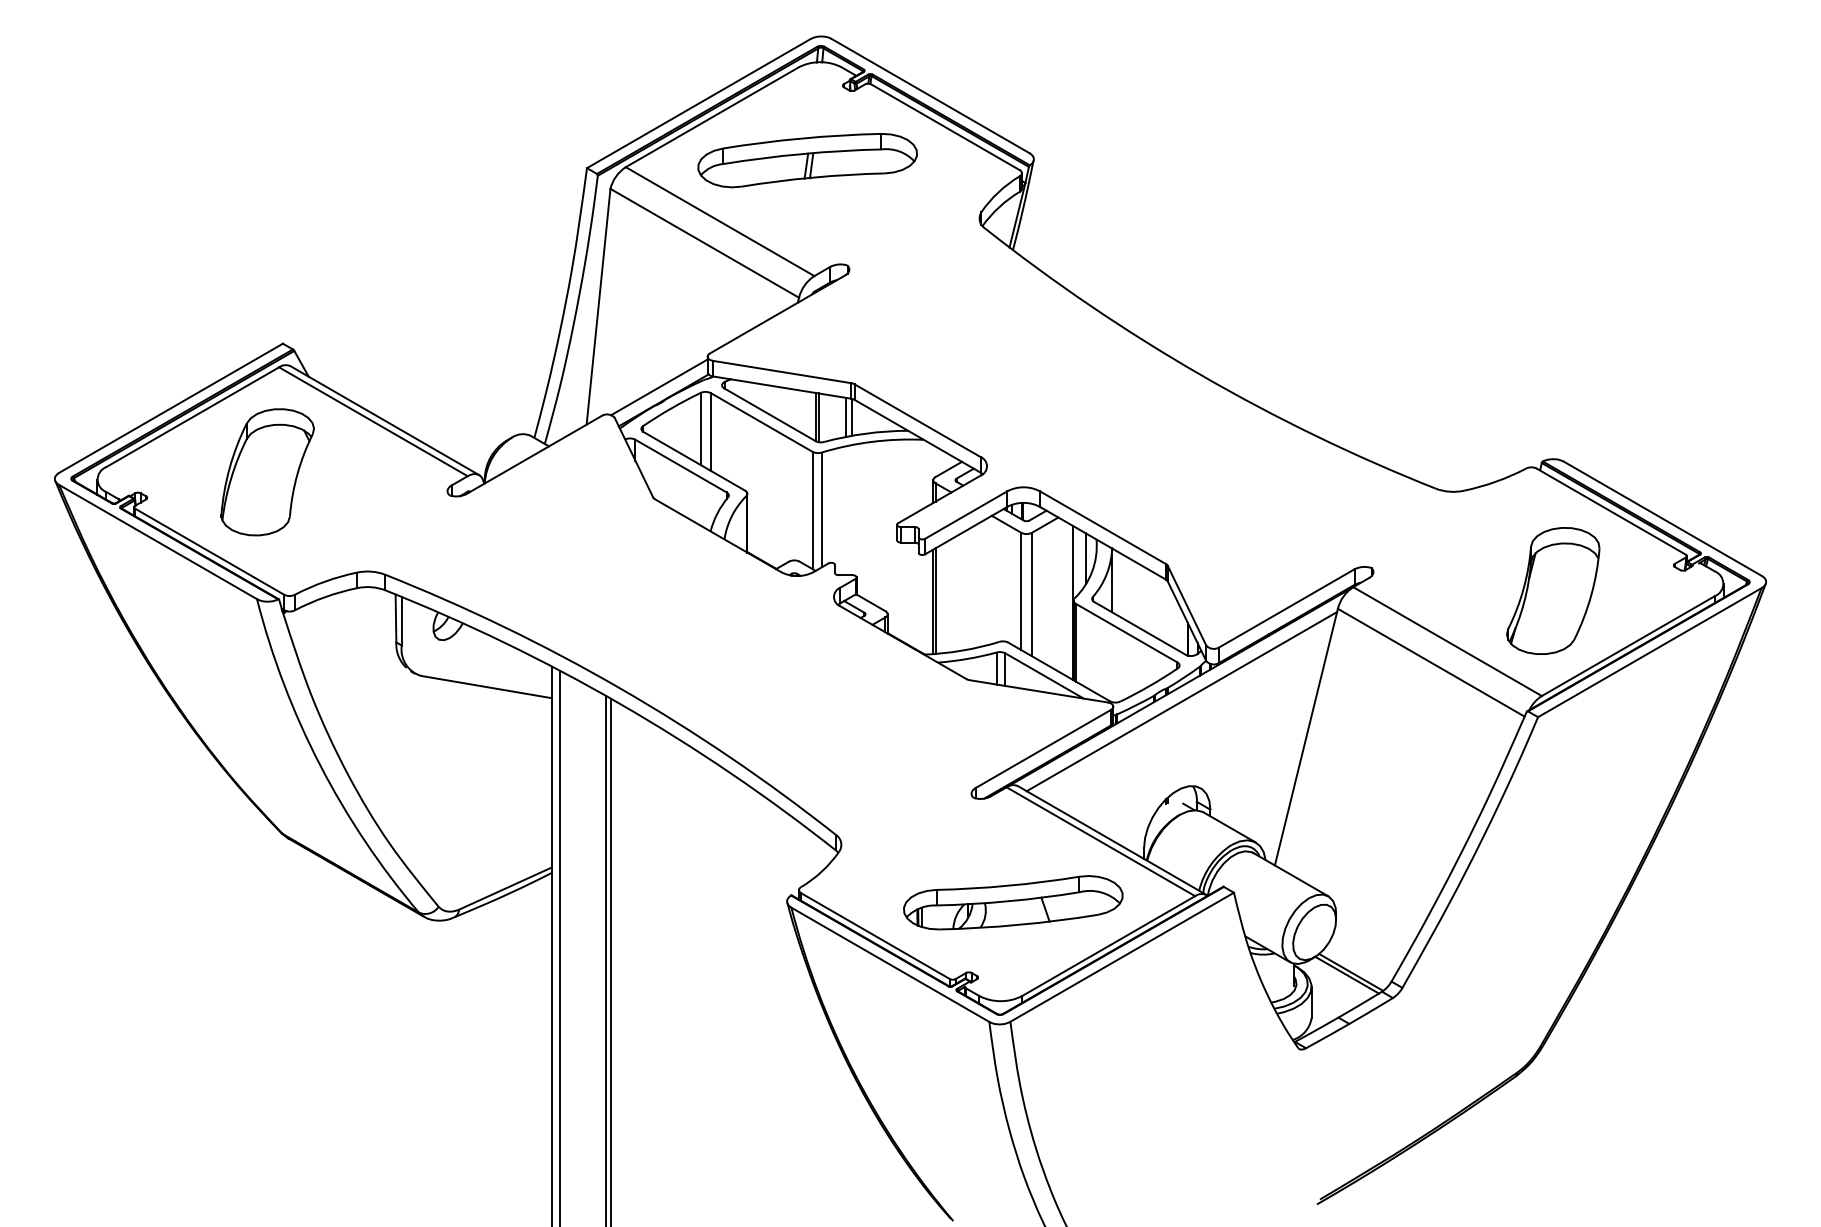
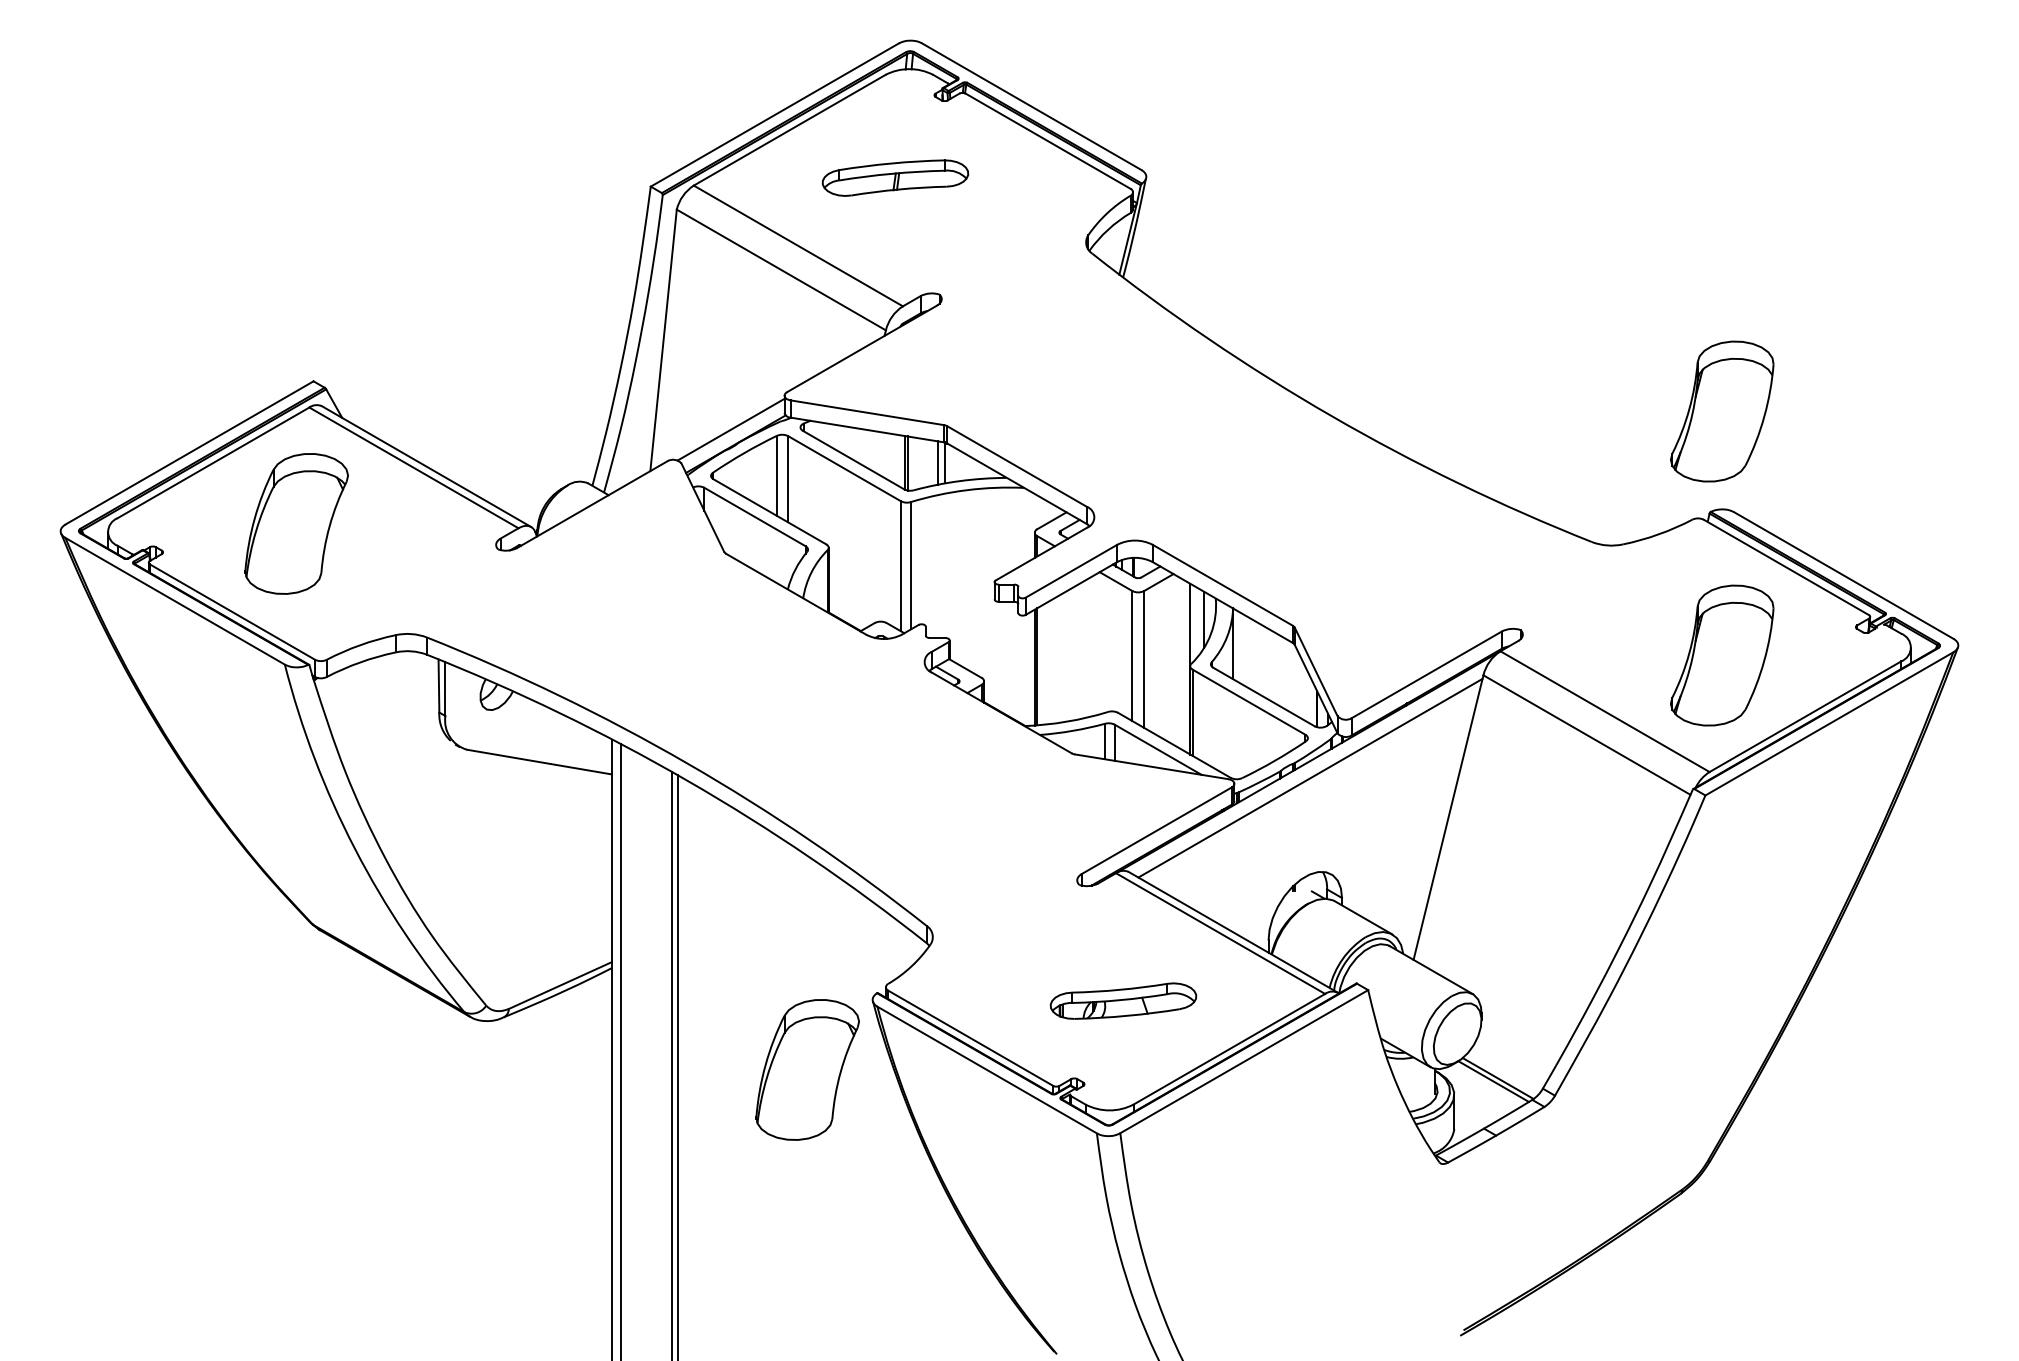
part: (807, 159) -> (895, 177), size x0.6
part: (1553, 370) -> (1722, 411), added
part: (1013, 902) -> (1123, 1000), size x0.6
part: (728, 964) -> (807, 1069), added

